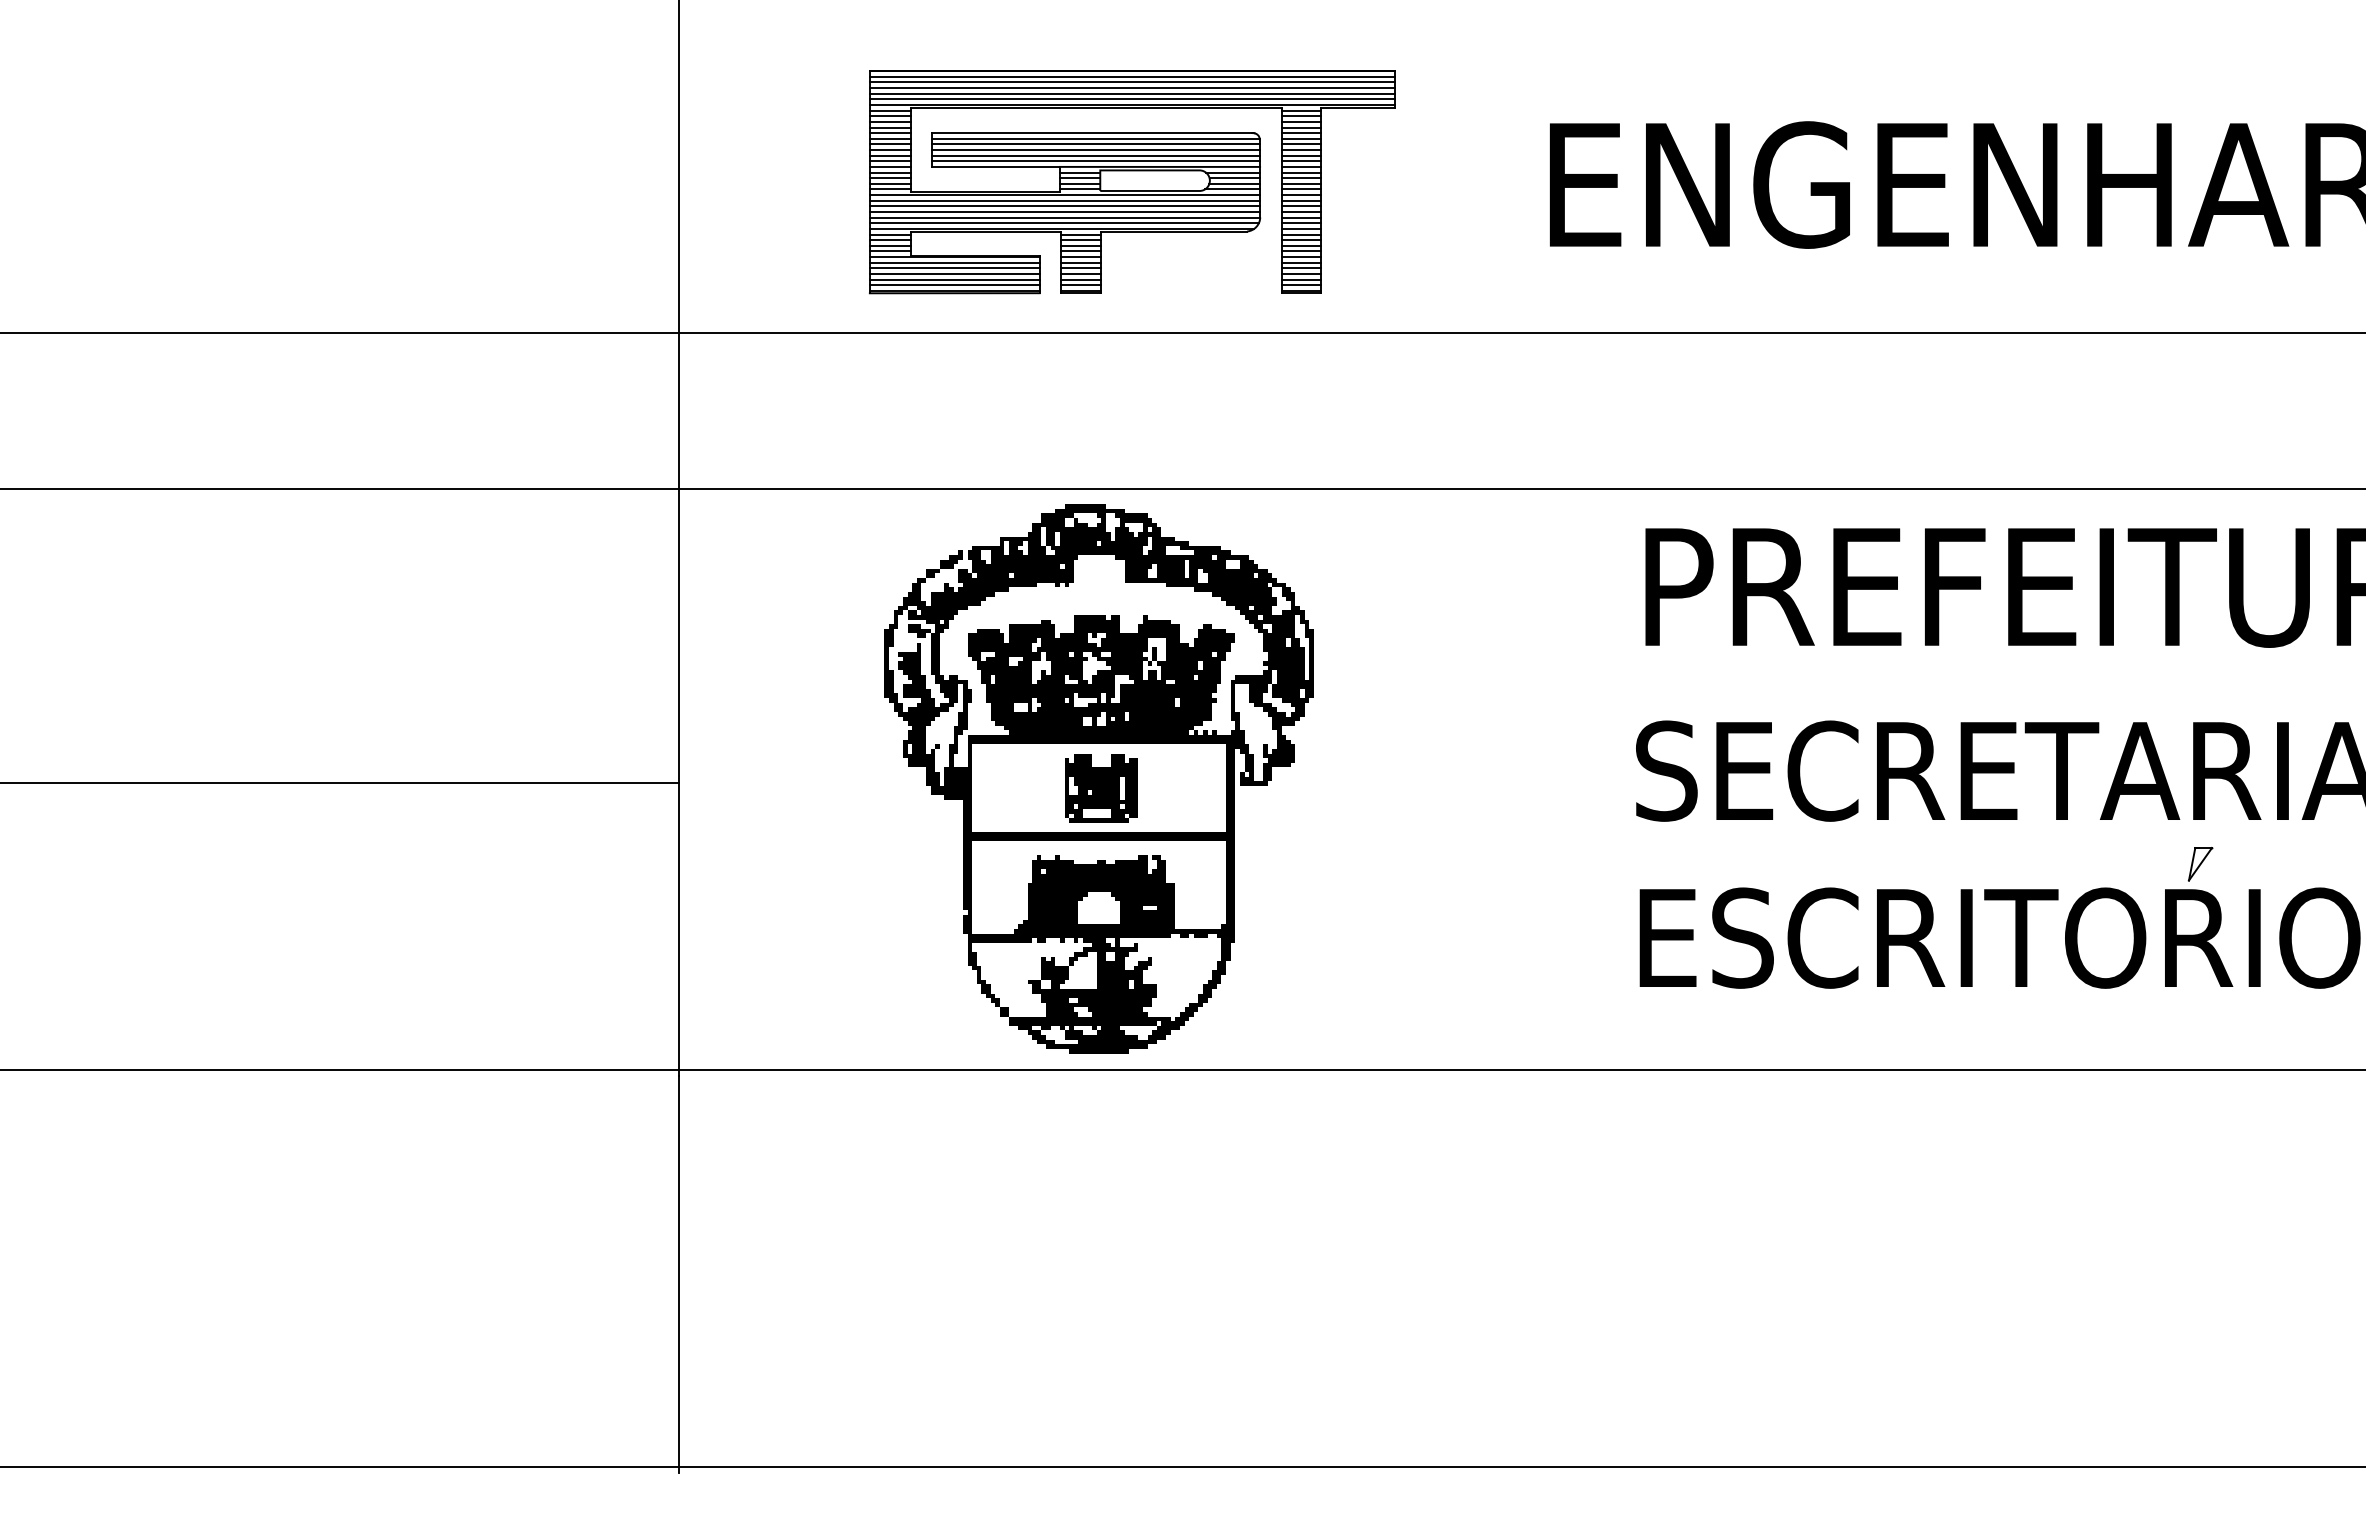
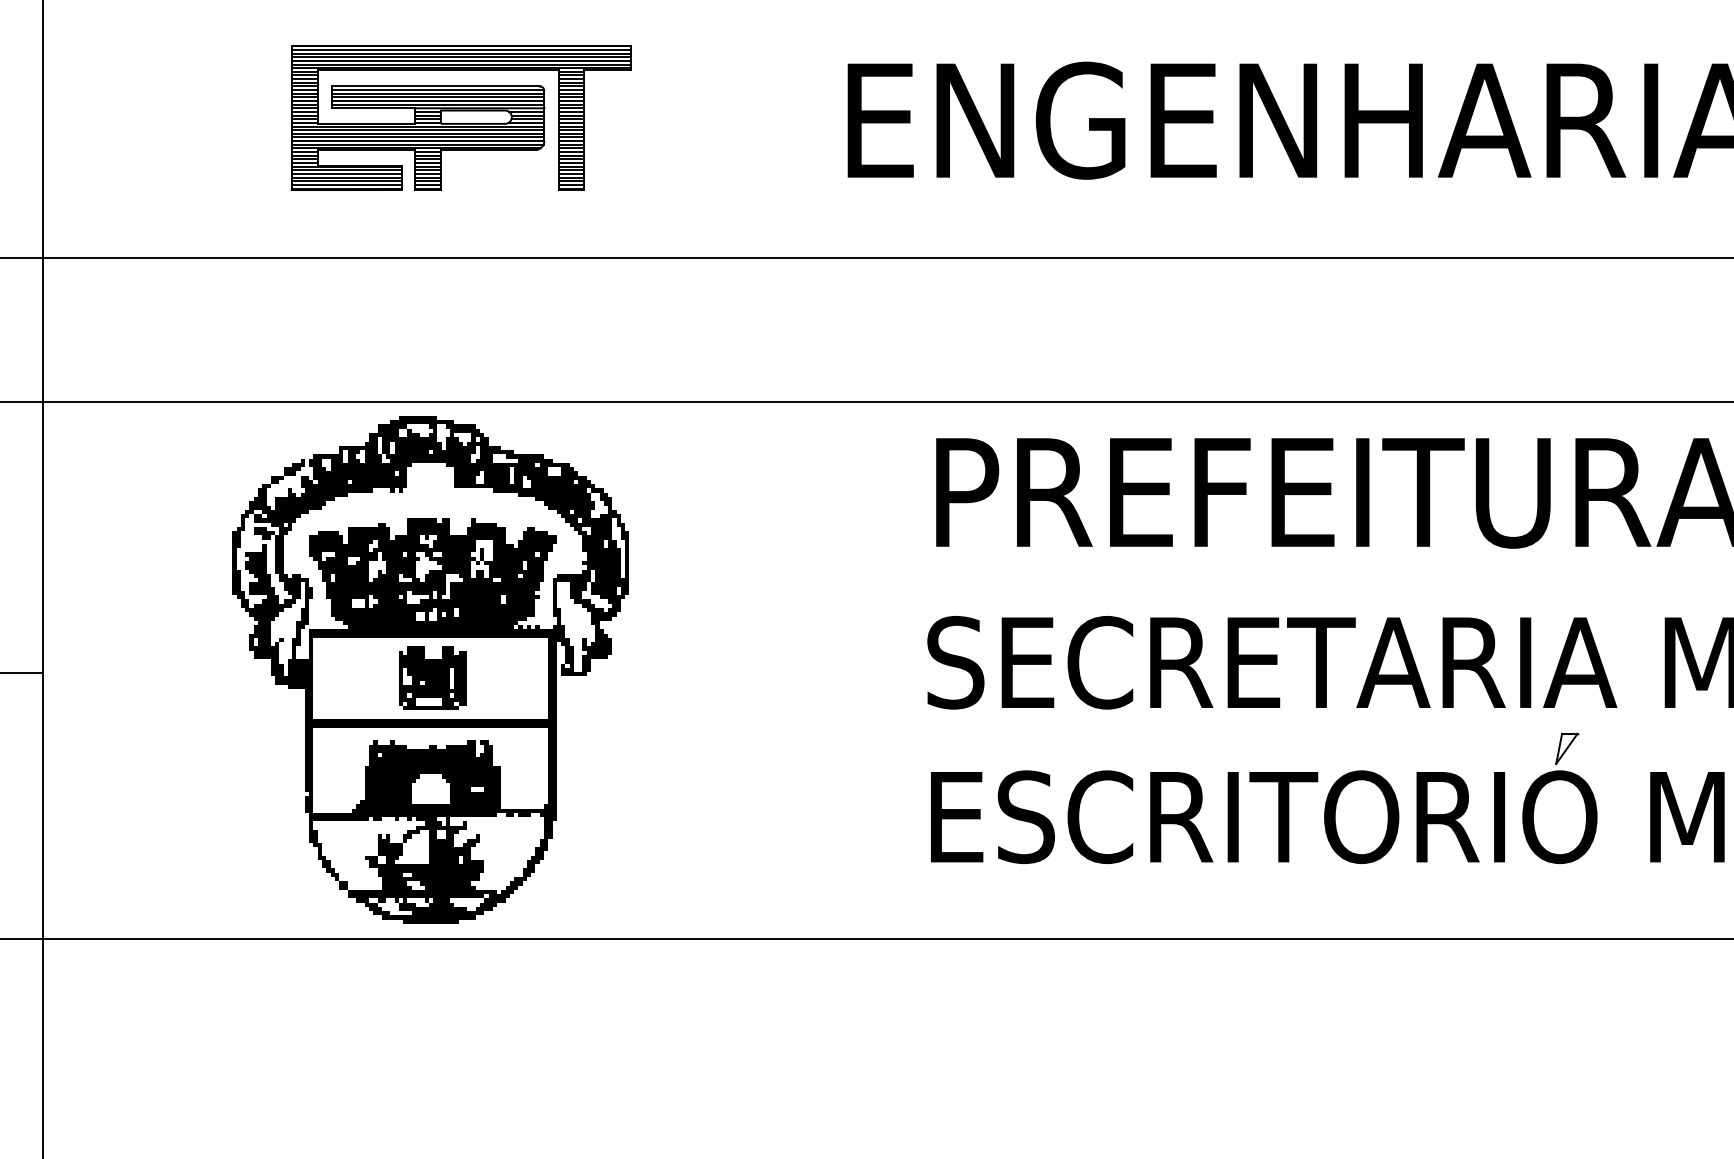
part: (1132, 182) -> (461, 118), size x0.7
part: (2200, 864) -> (1566, 749), moved

